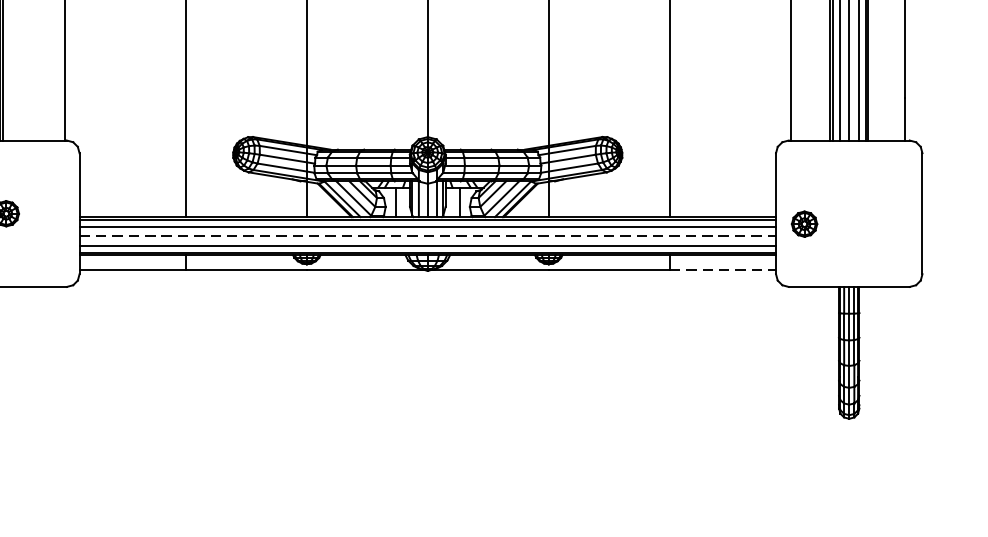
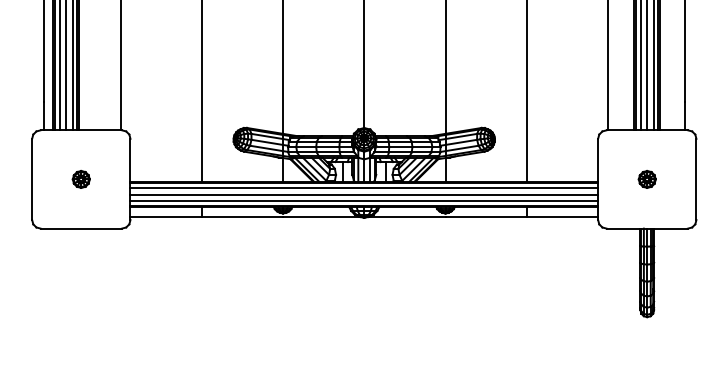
part: (803, 224) -> (646, 179), moved
line: (428, 236) -> (364, 194), dashed -> solid
line: (722, 270) -> (562, 217), dashed -> solid

